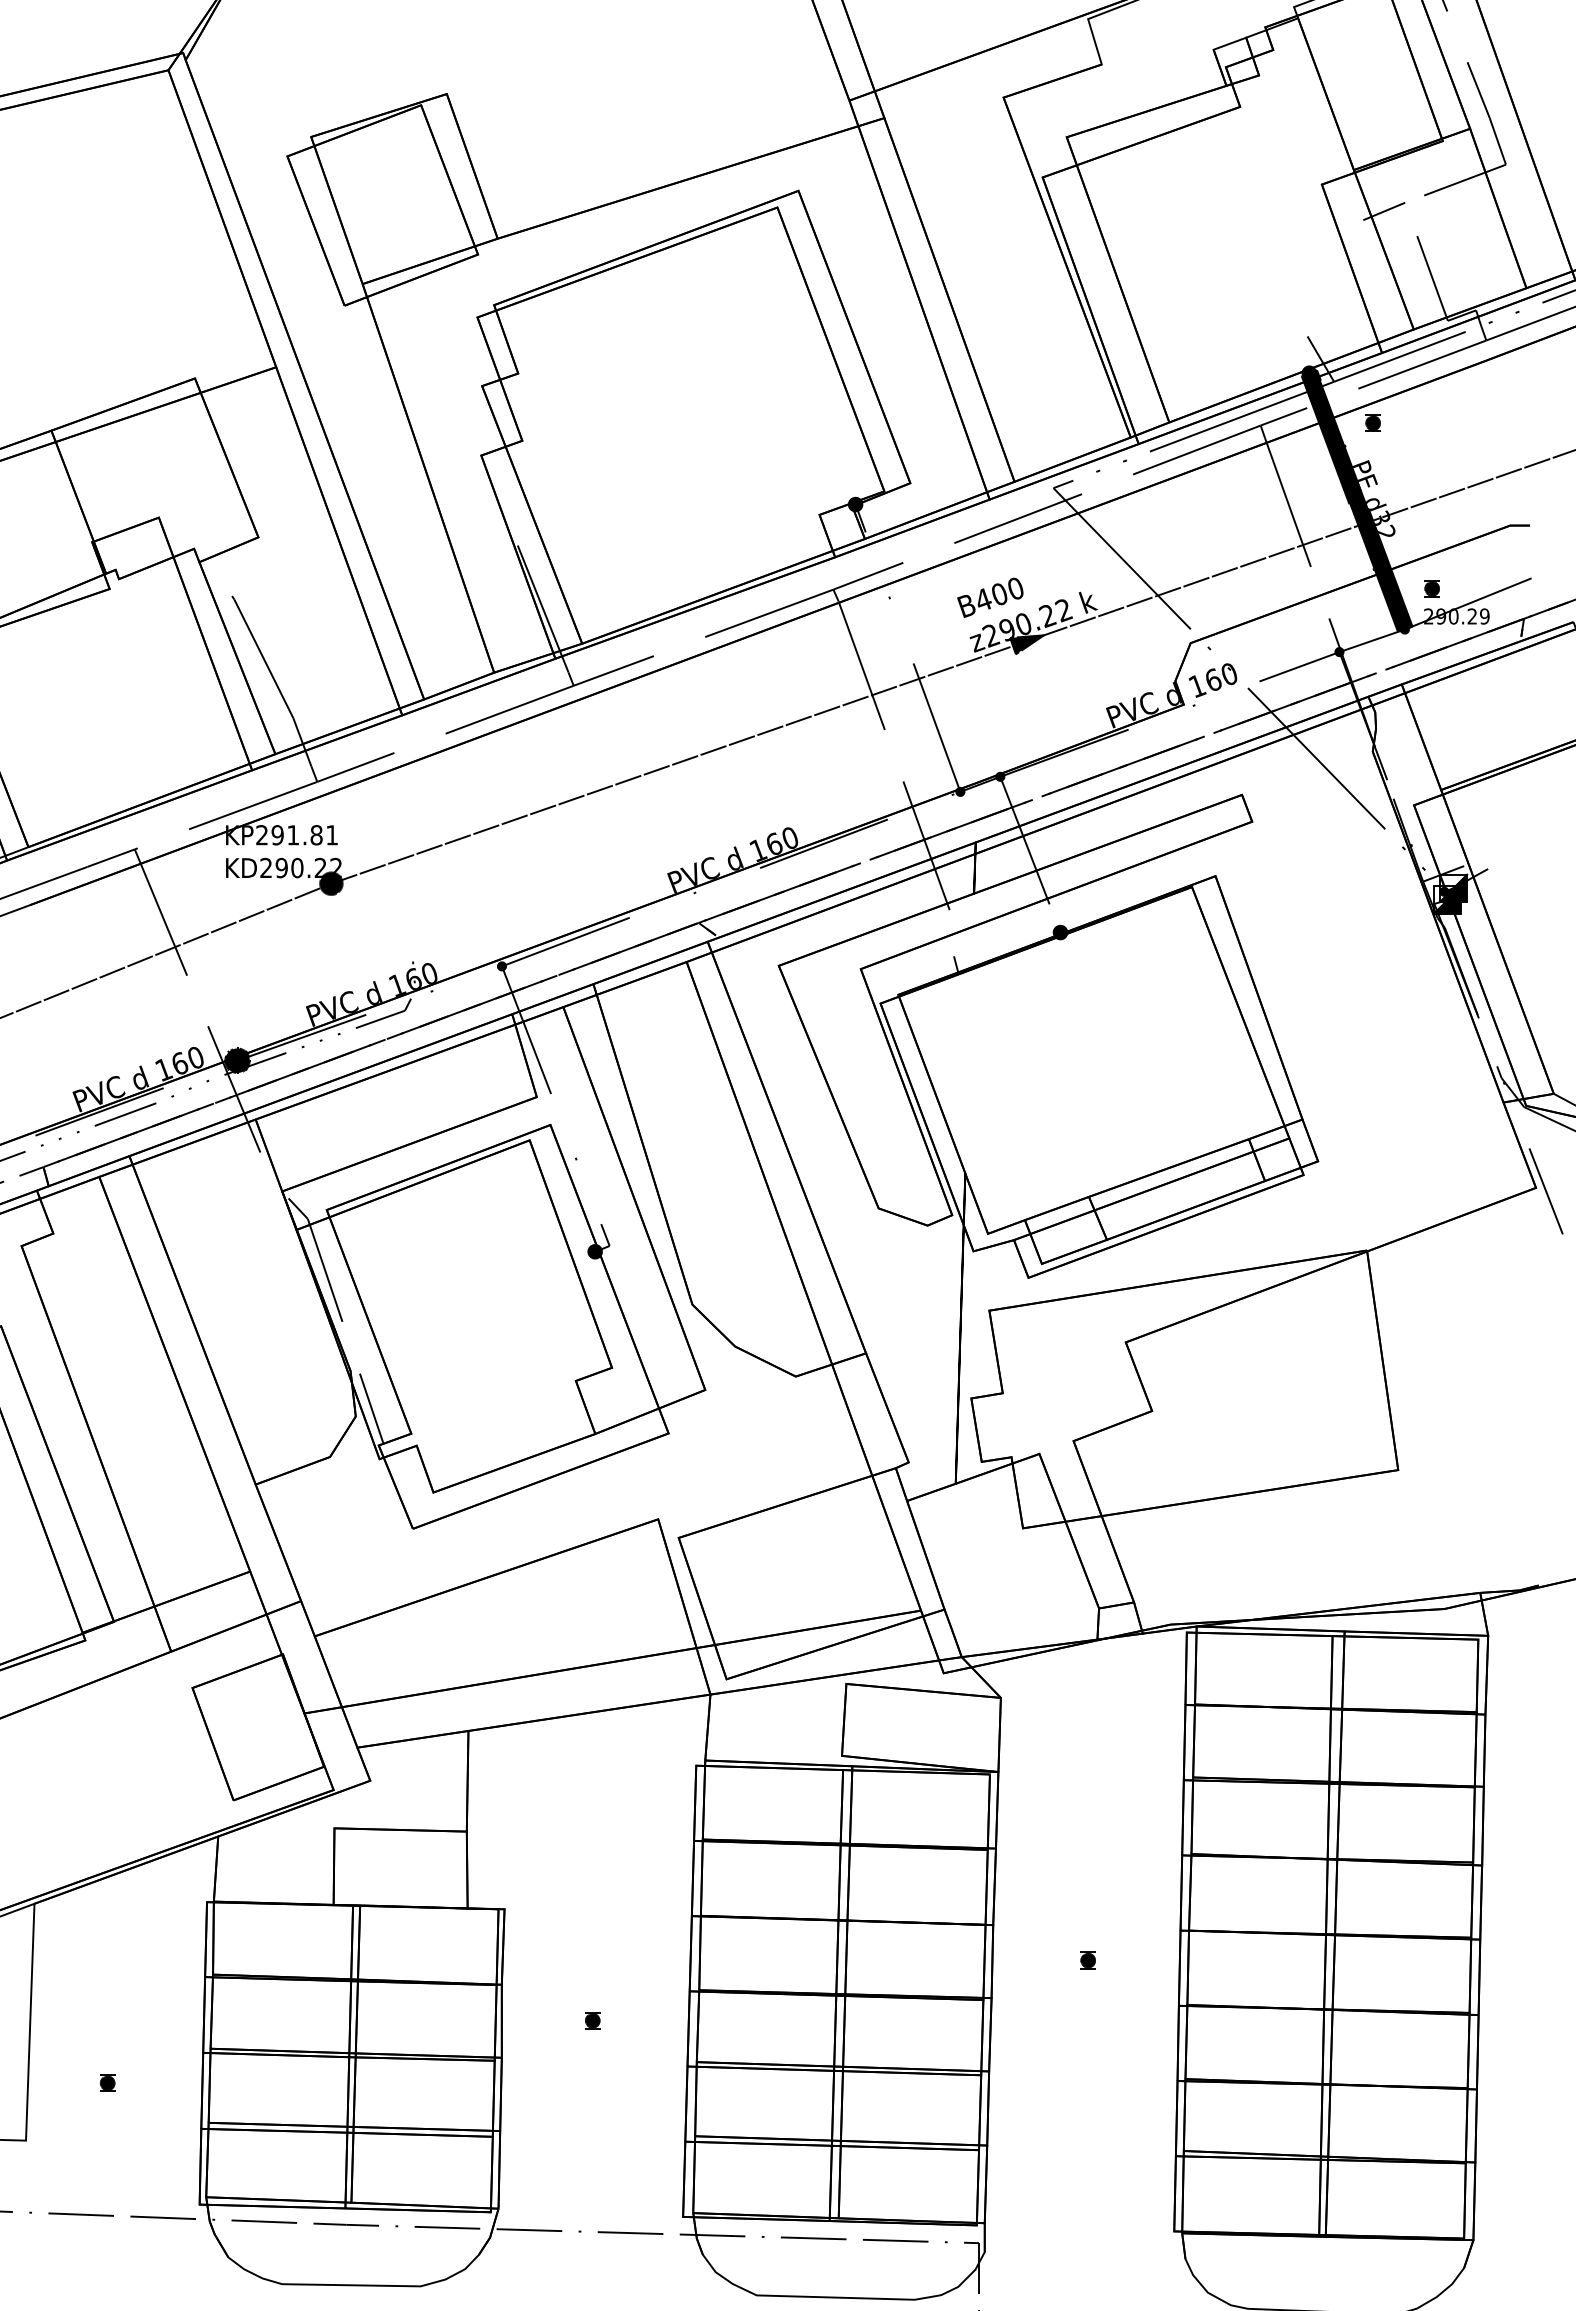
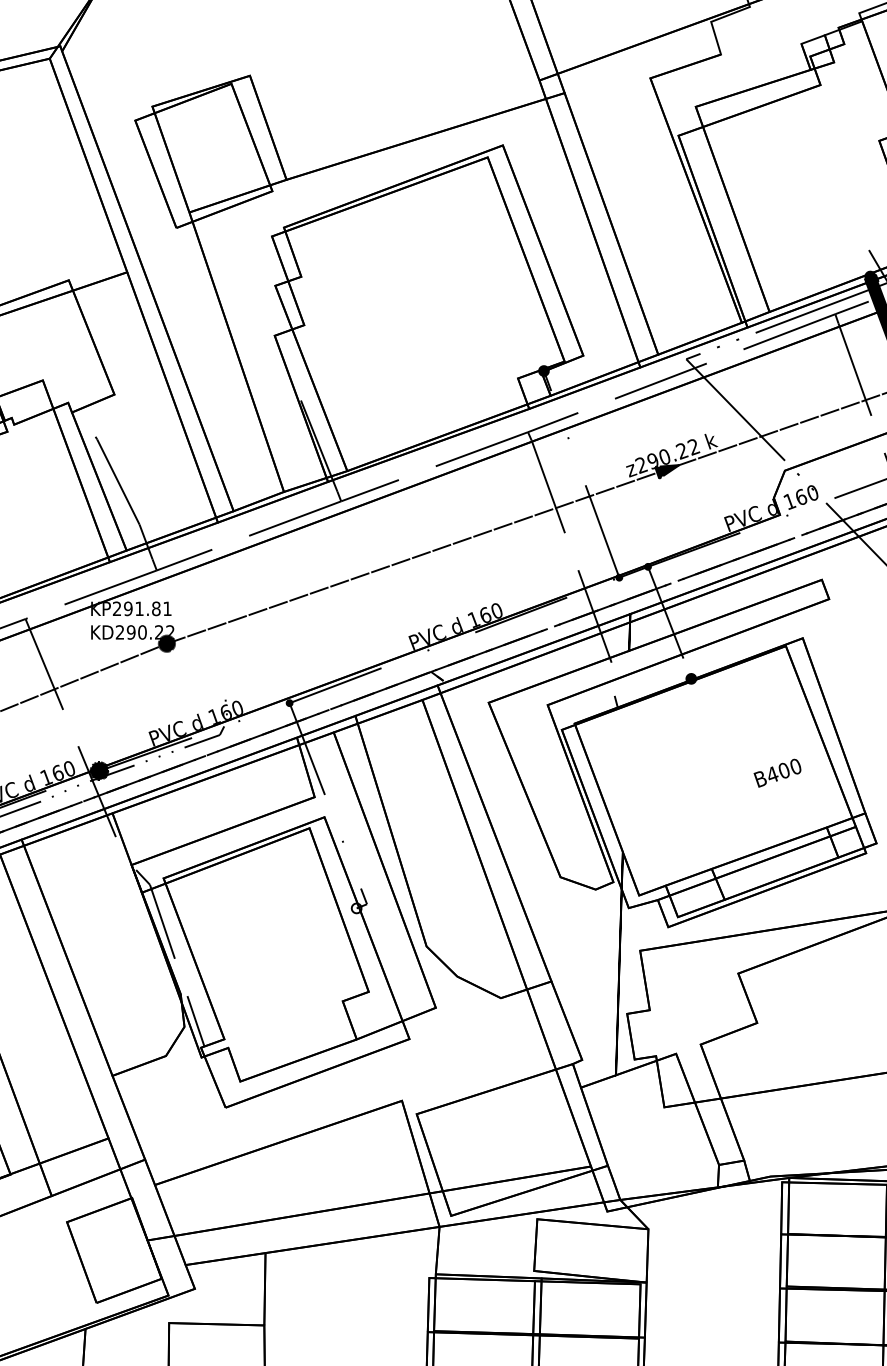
text: (990, 597) -> (777, 773), moved
fill: (595, 1251) -> (356, 908), removed

